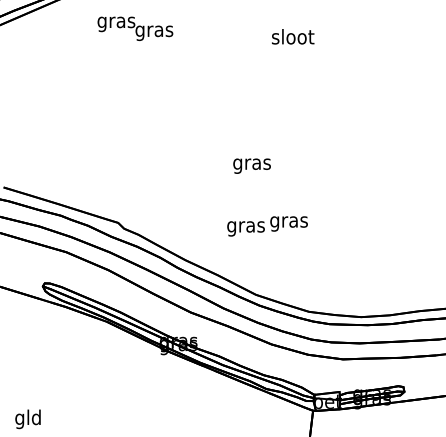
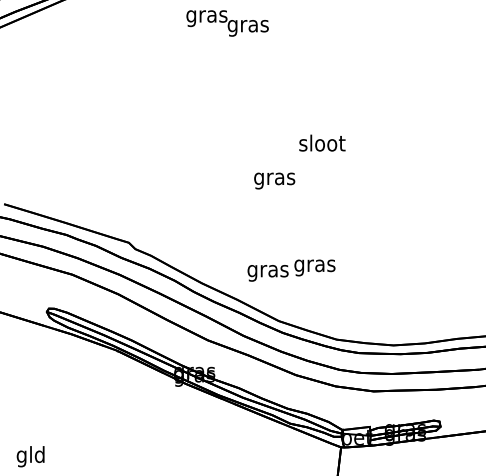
text: (135, 28) -> (227, 23), moved
text: (293, 36) -> (322, 142), moved
text: (267, 226) -> (291, 270), moved

